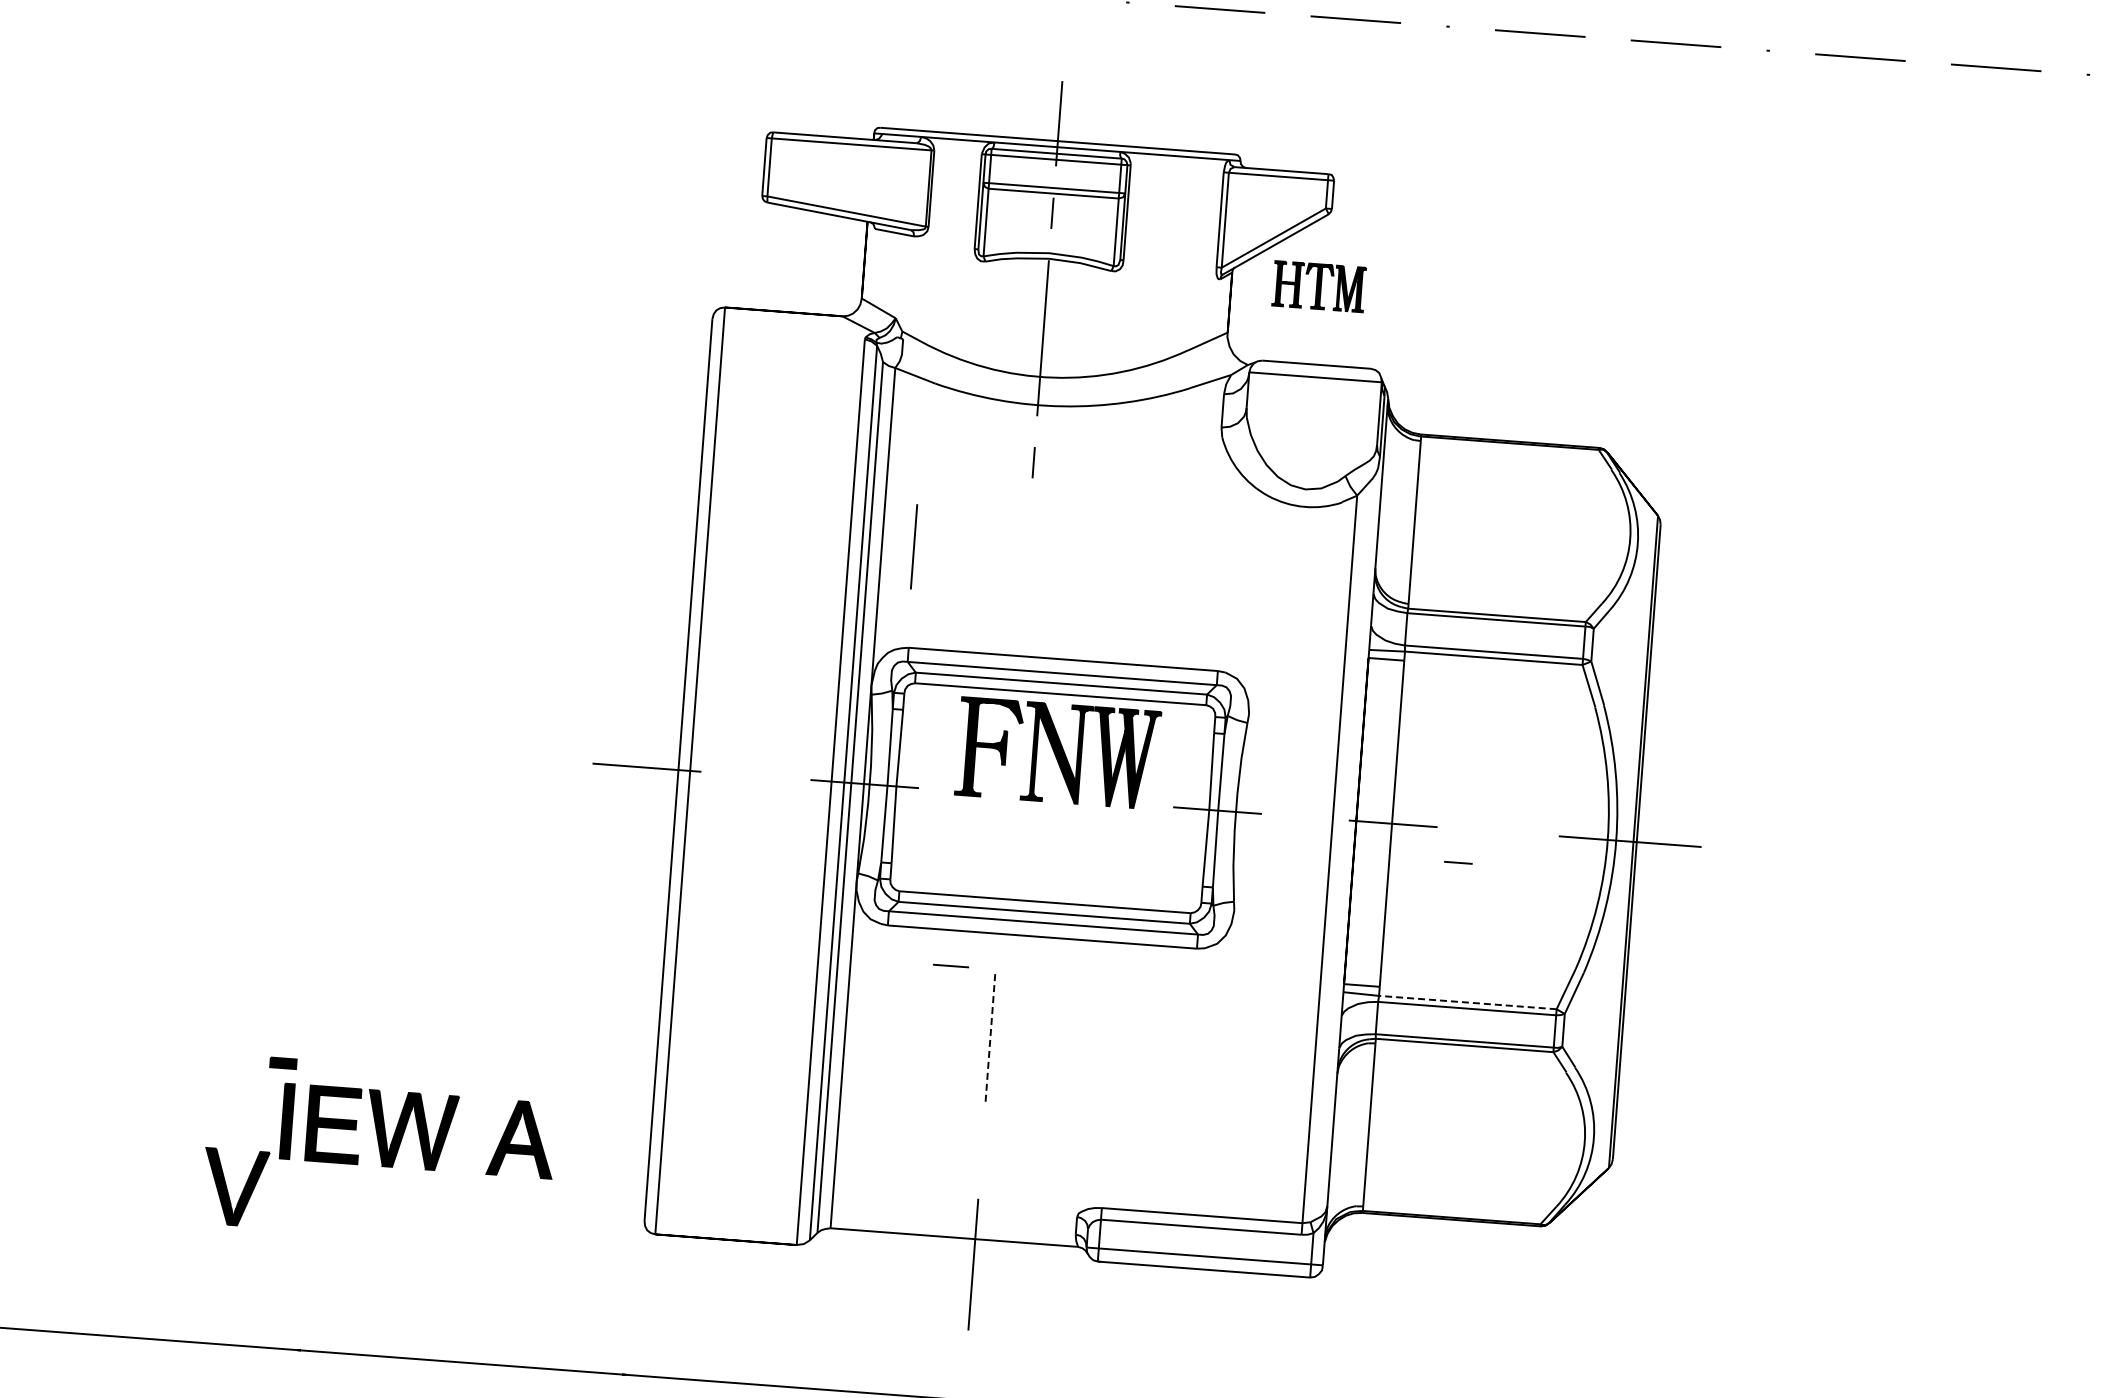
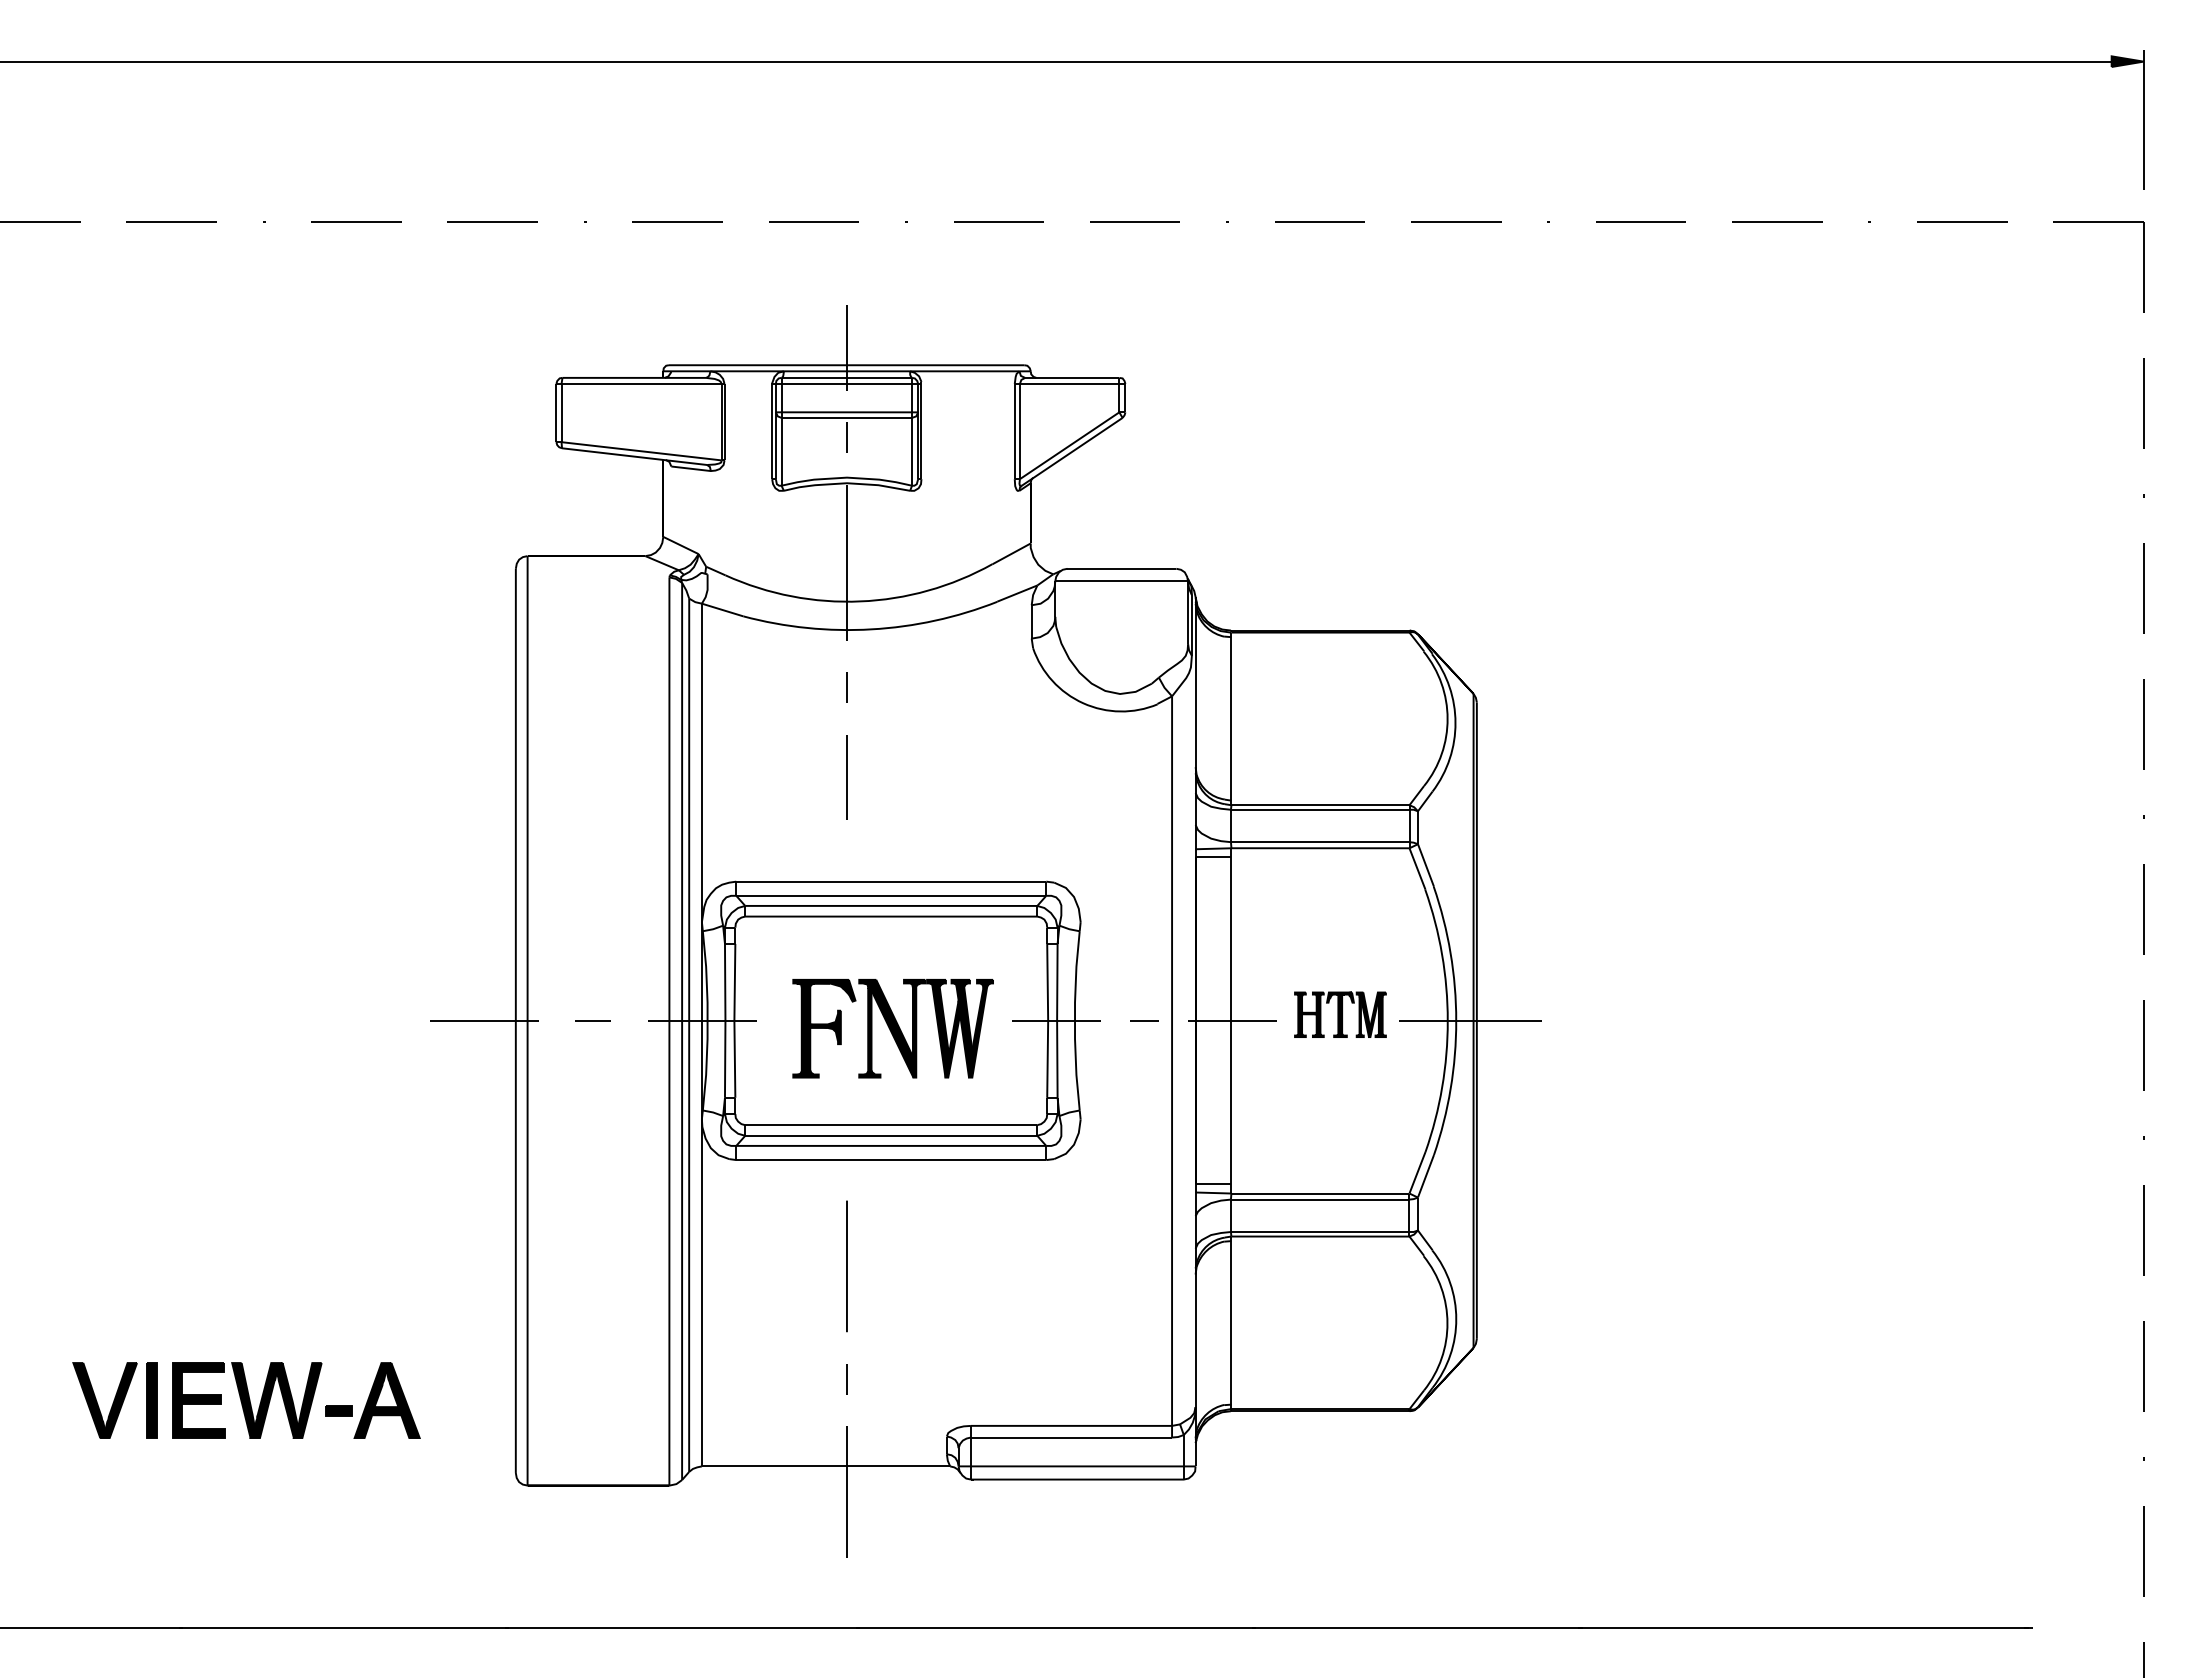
part: (1319, 286) -> (1340, 1014), moved
line: (913, 546) -> (846, 777), moved
part: (1057, 753) -> (892, 1028), moved
line: (1458, 862) -> (1144, 1020), moved
line: (950, 965) -> (592, 1020), moved
line: (1466, 1002) -> (1319, 1193), dashed -> solid
line: (989, 1039) -> (846, 1266), dashed -> solid
part: (283, 1062) -> (338, 1410), moved
line: (981, 1152) -> (846, 1379), added
part: (227, 1188) -> (97, 1401), moved

